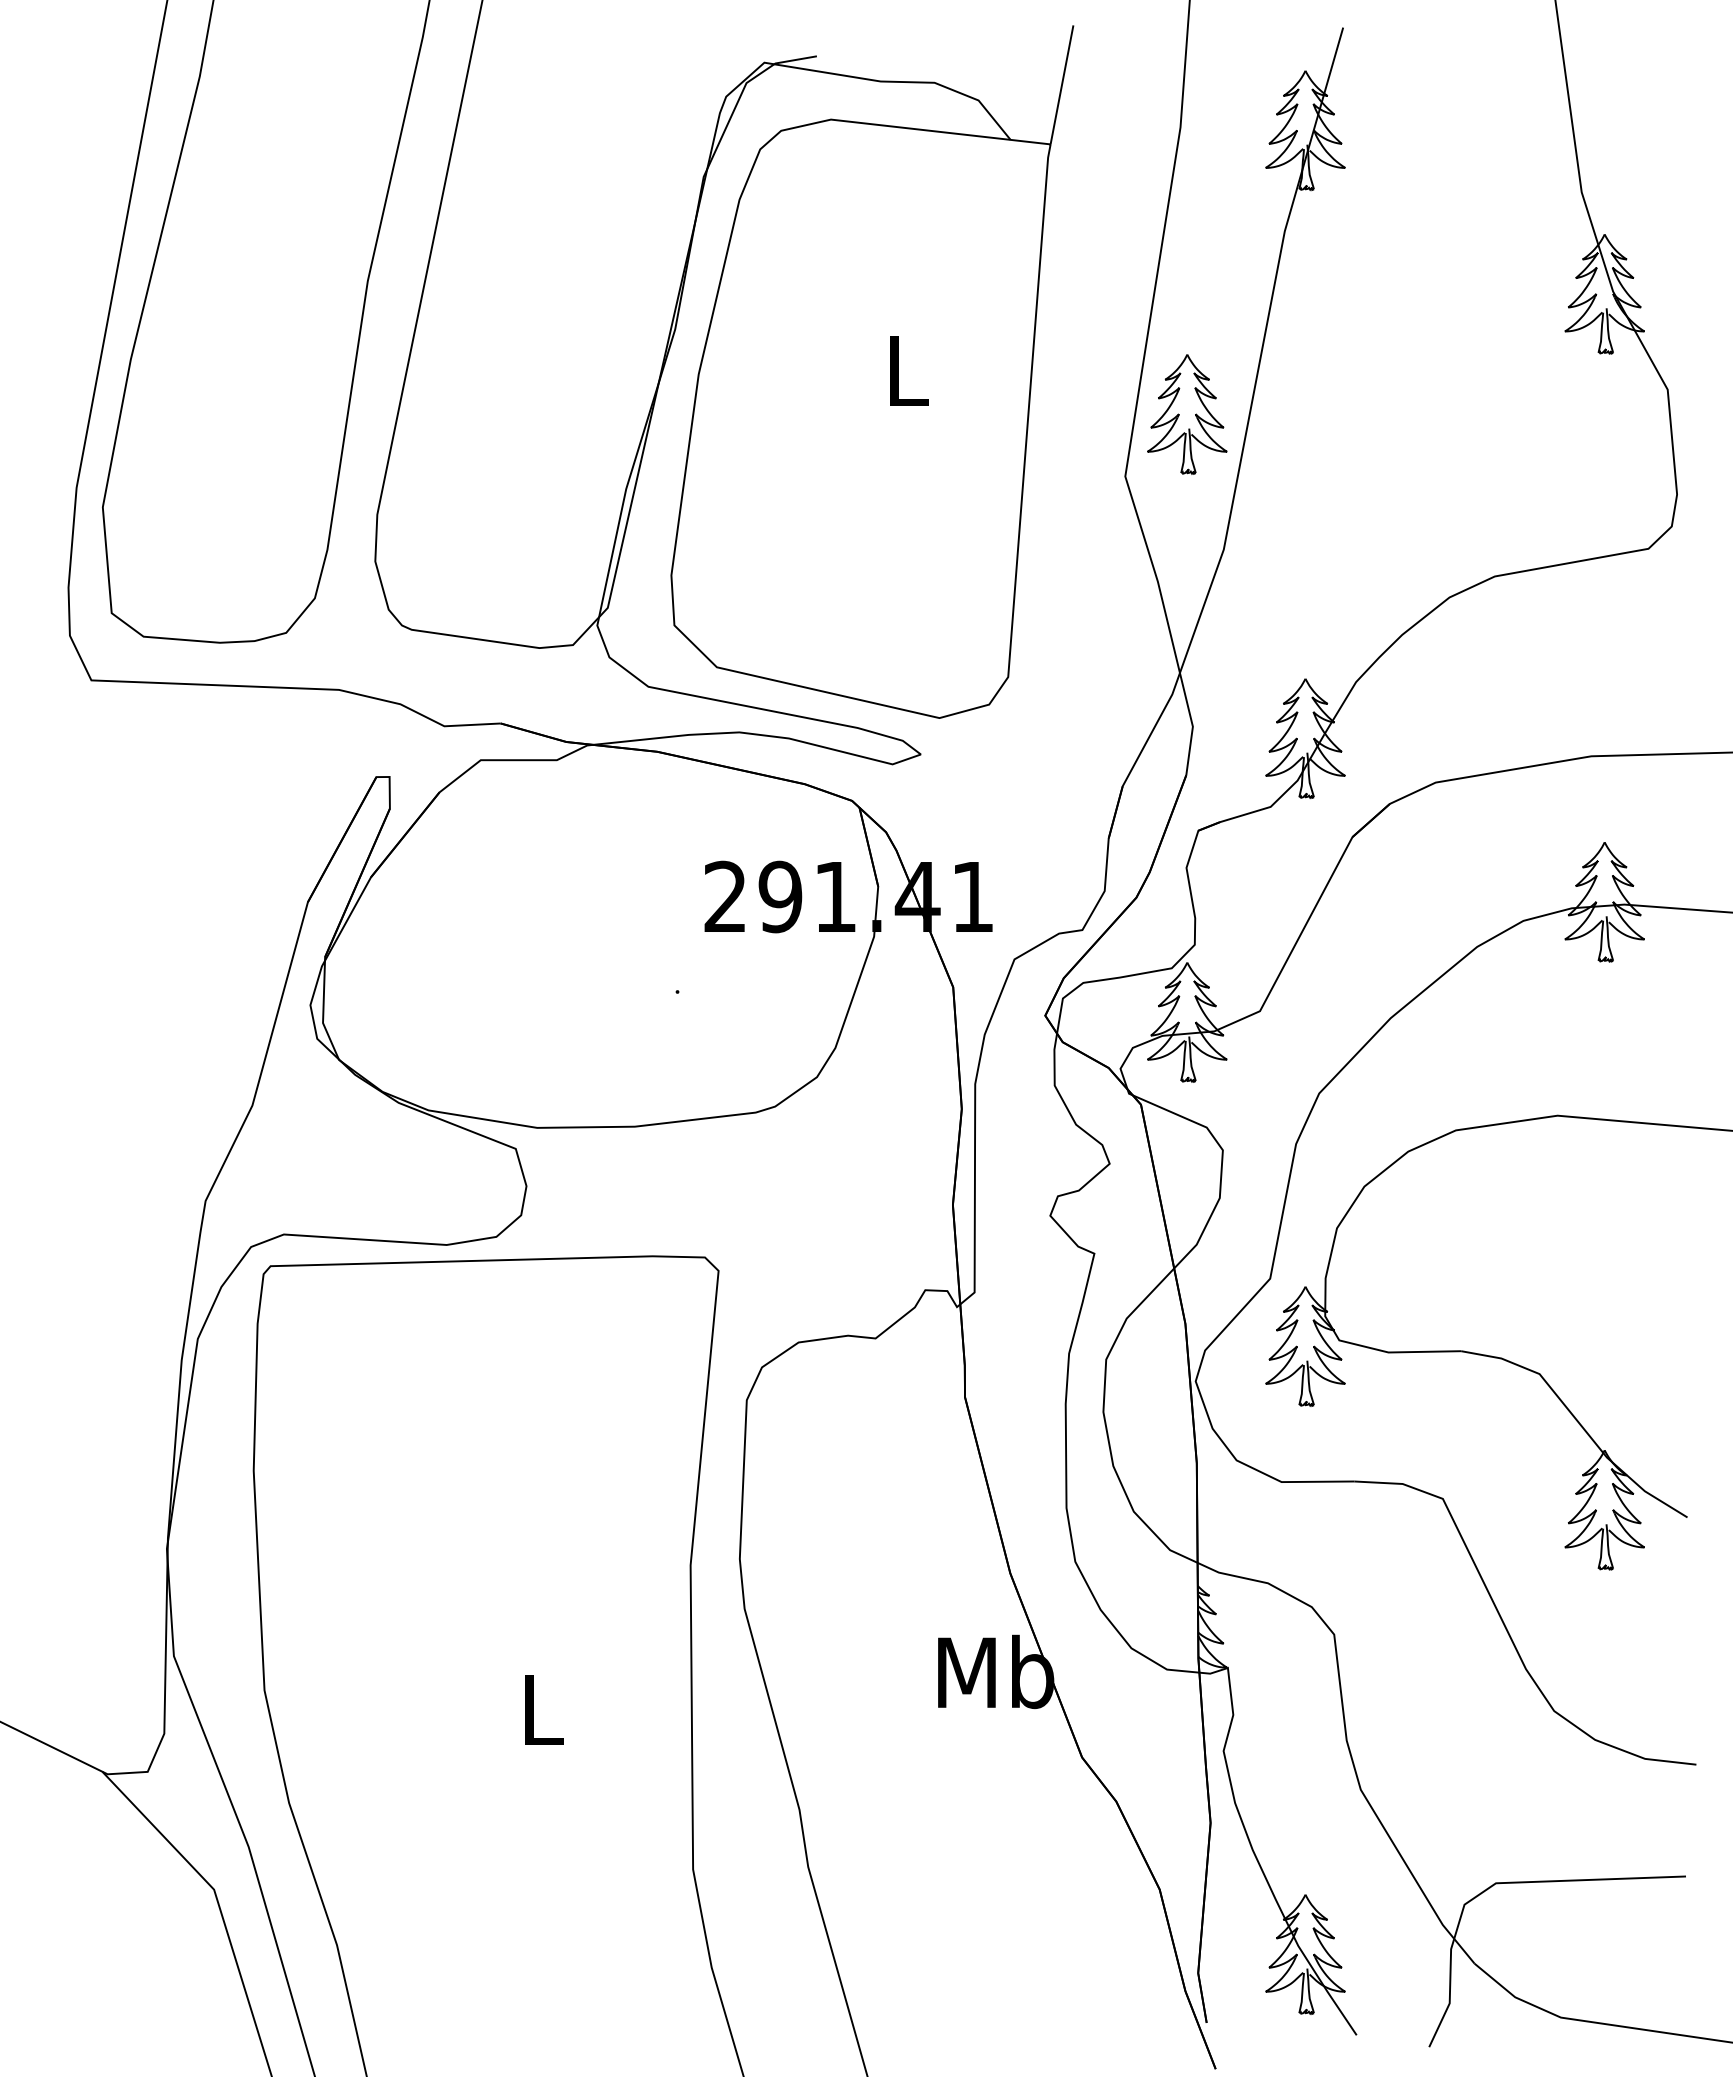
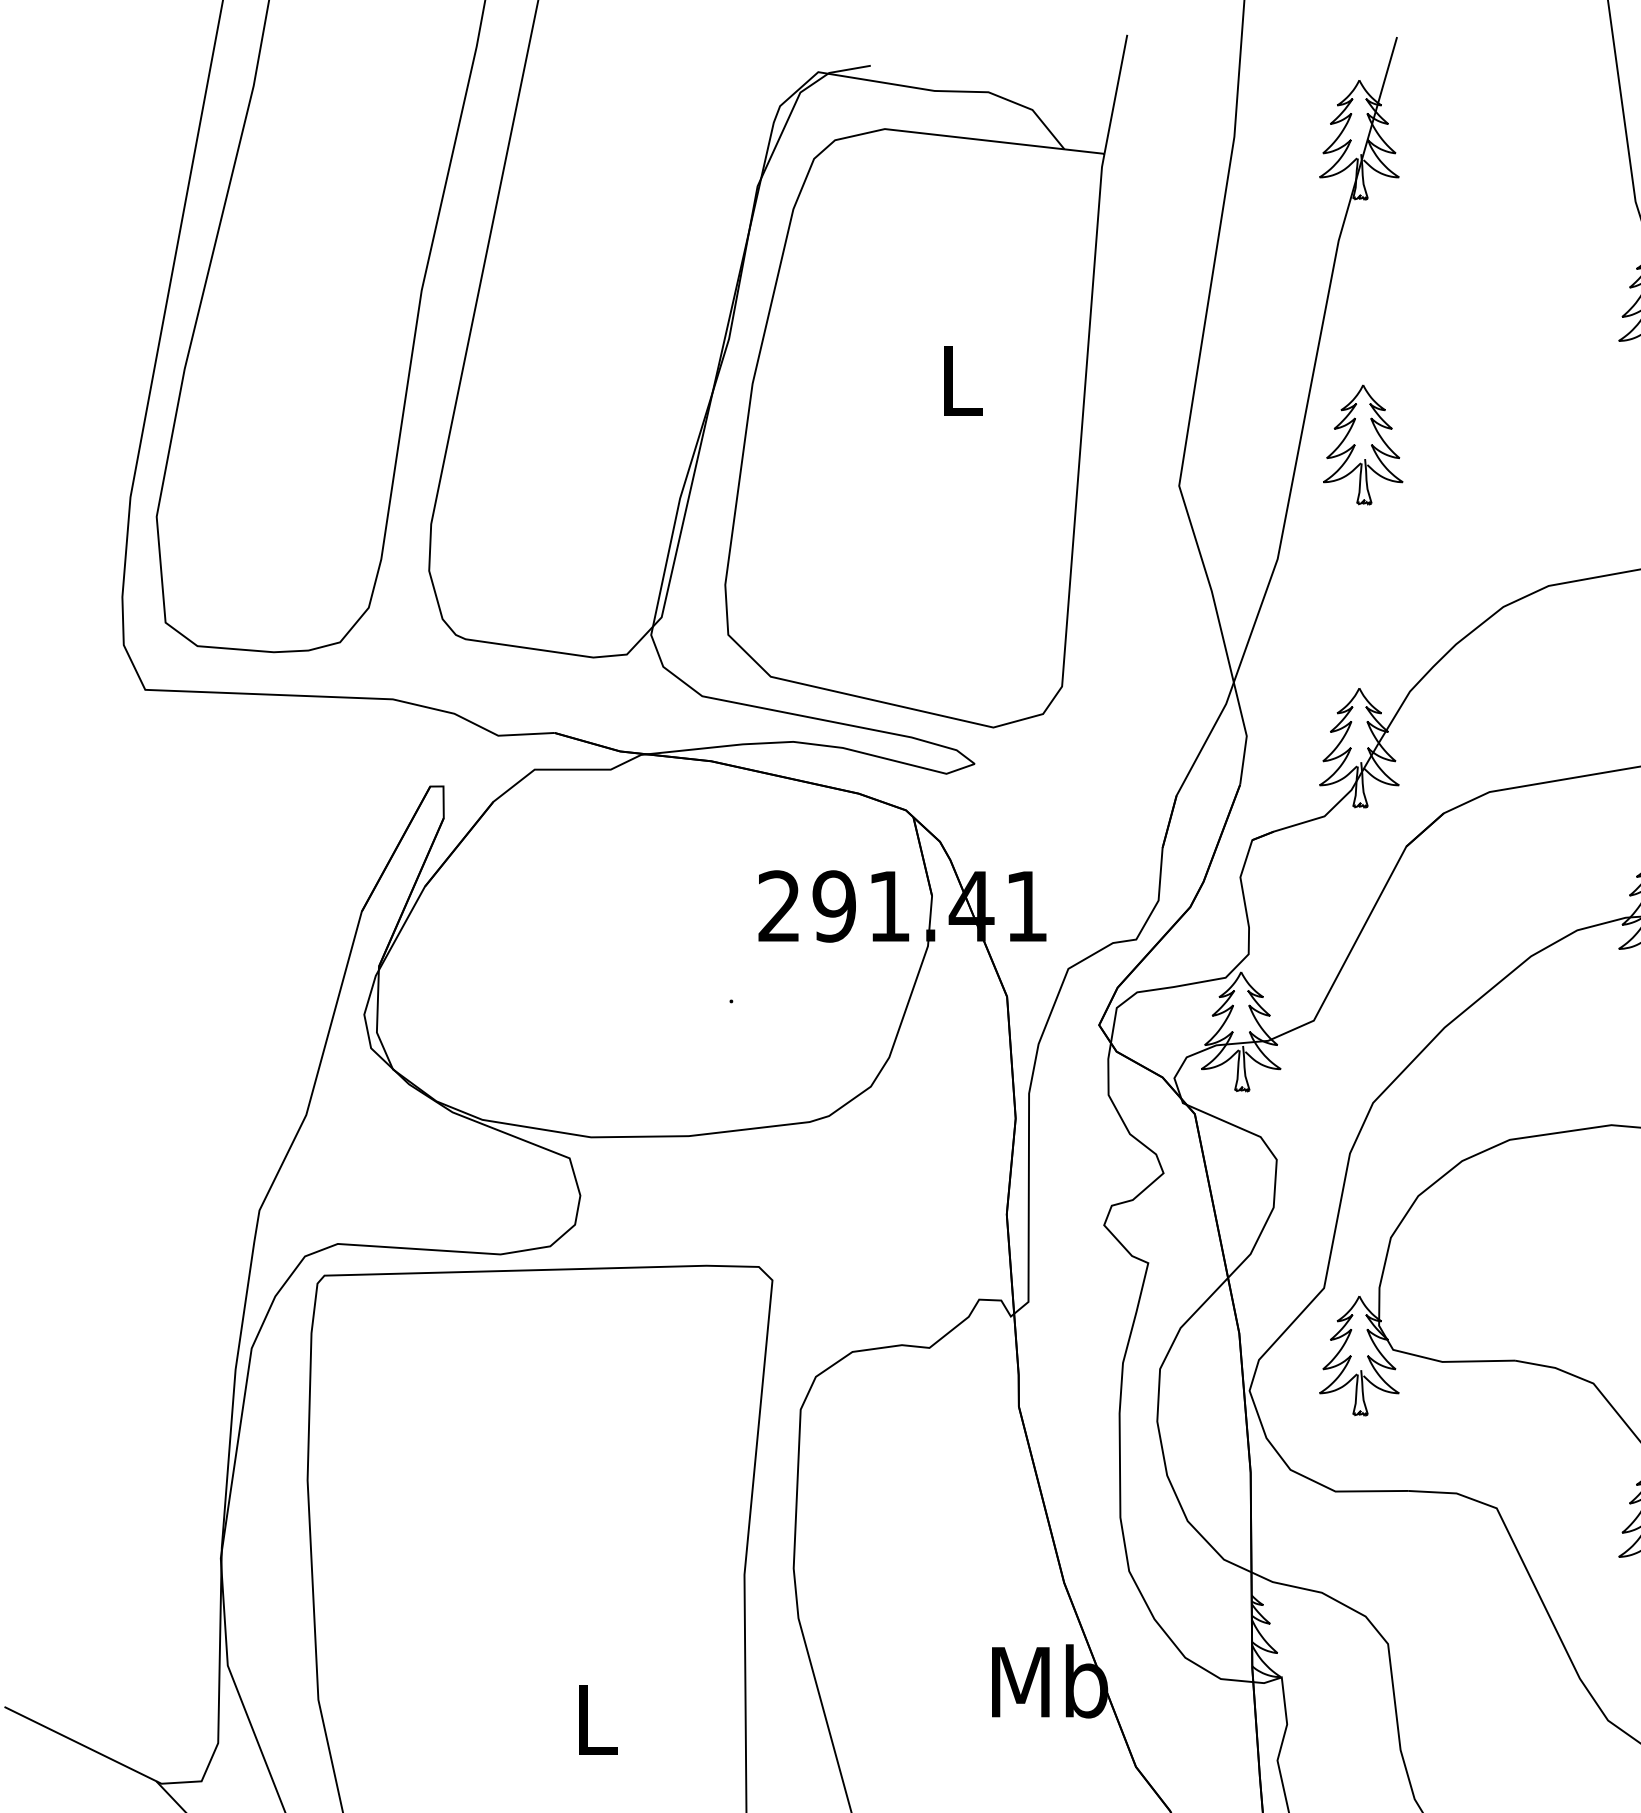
part: (1187, 414) -> (1363, 444), moved

